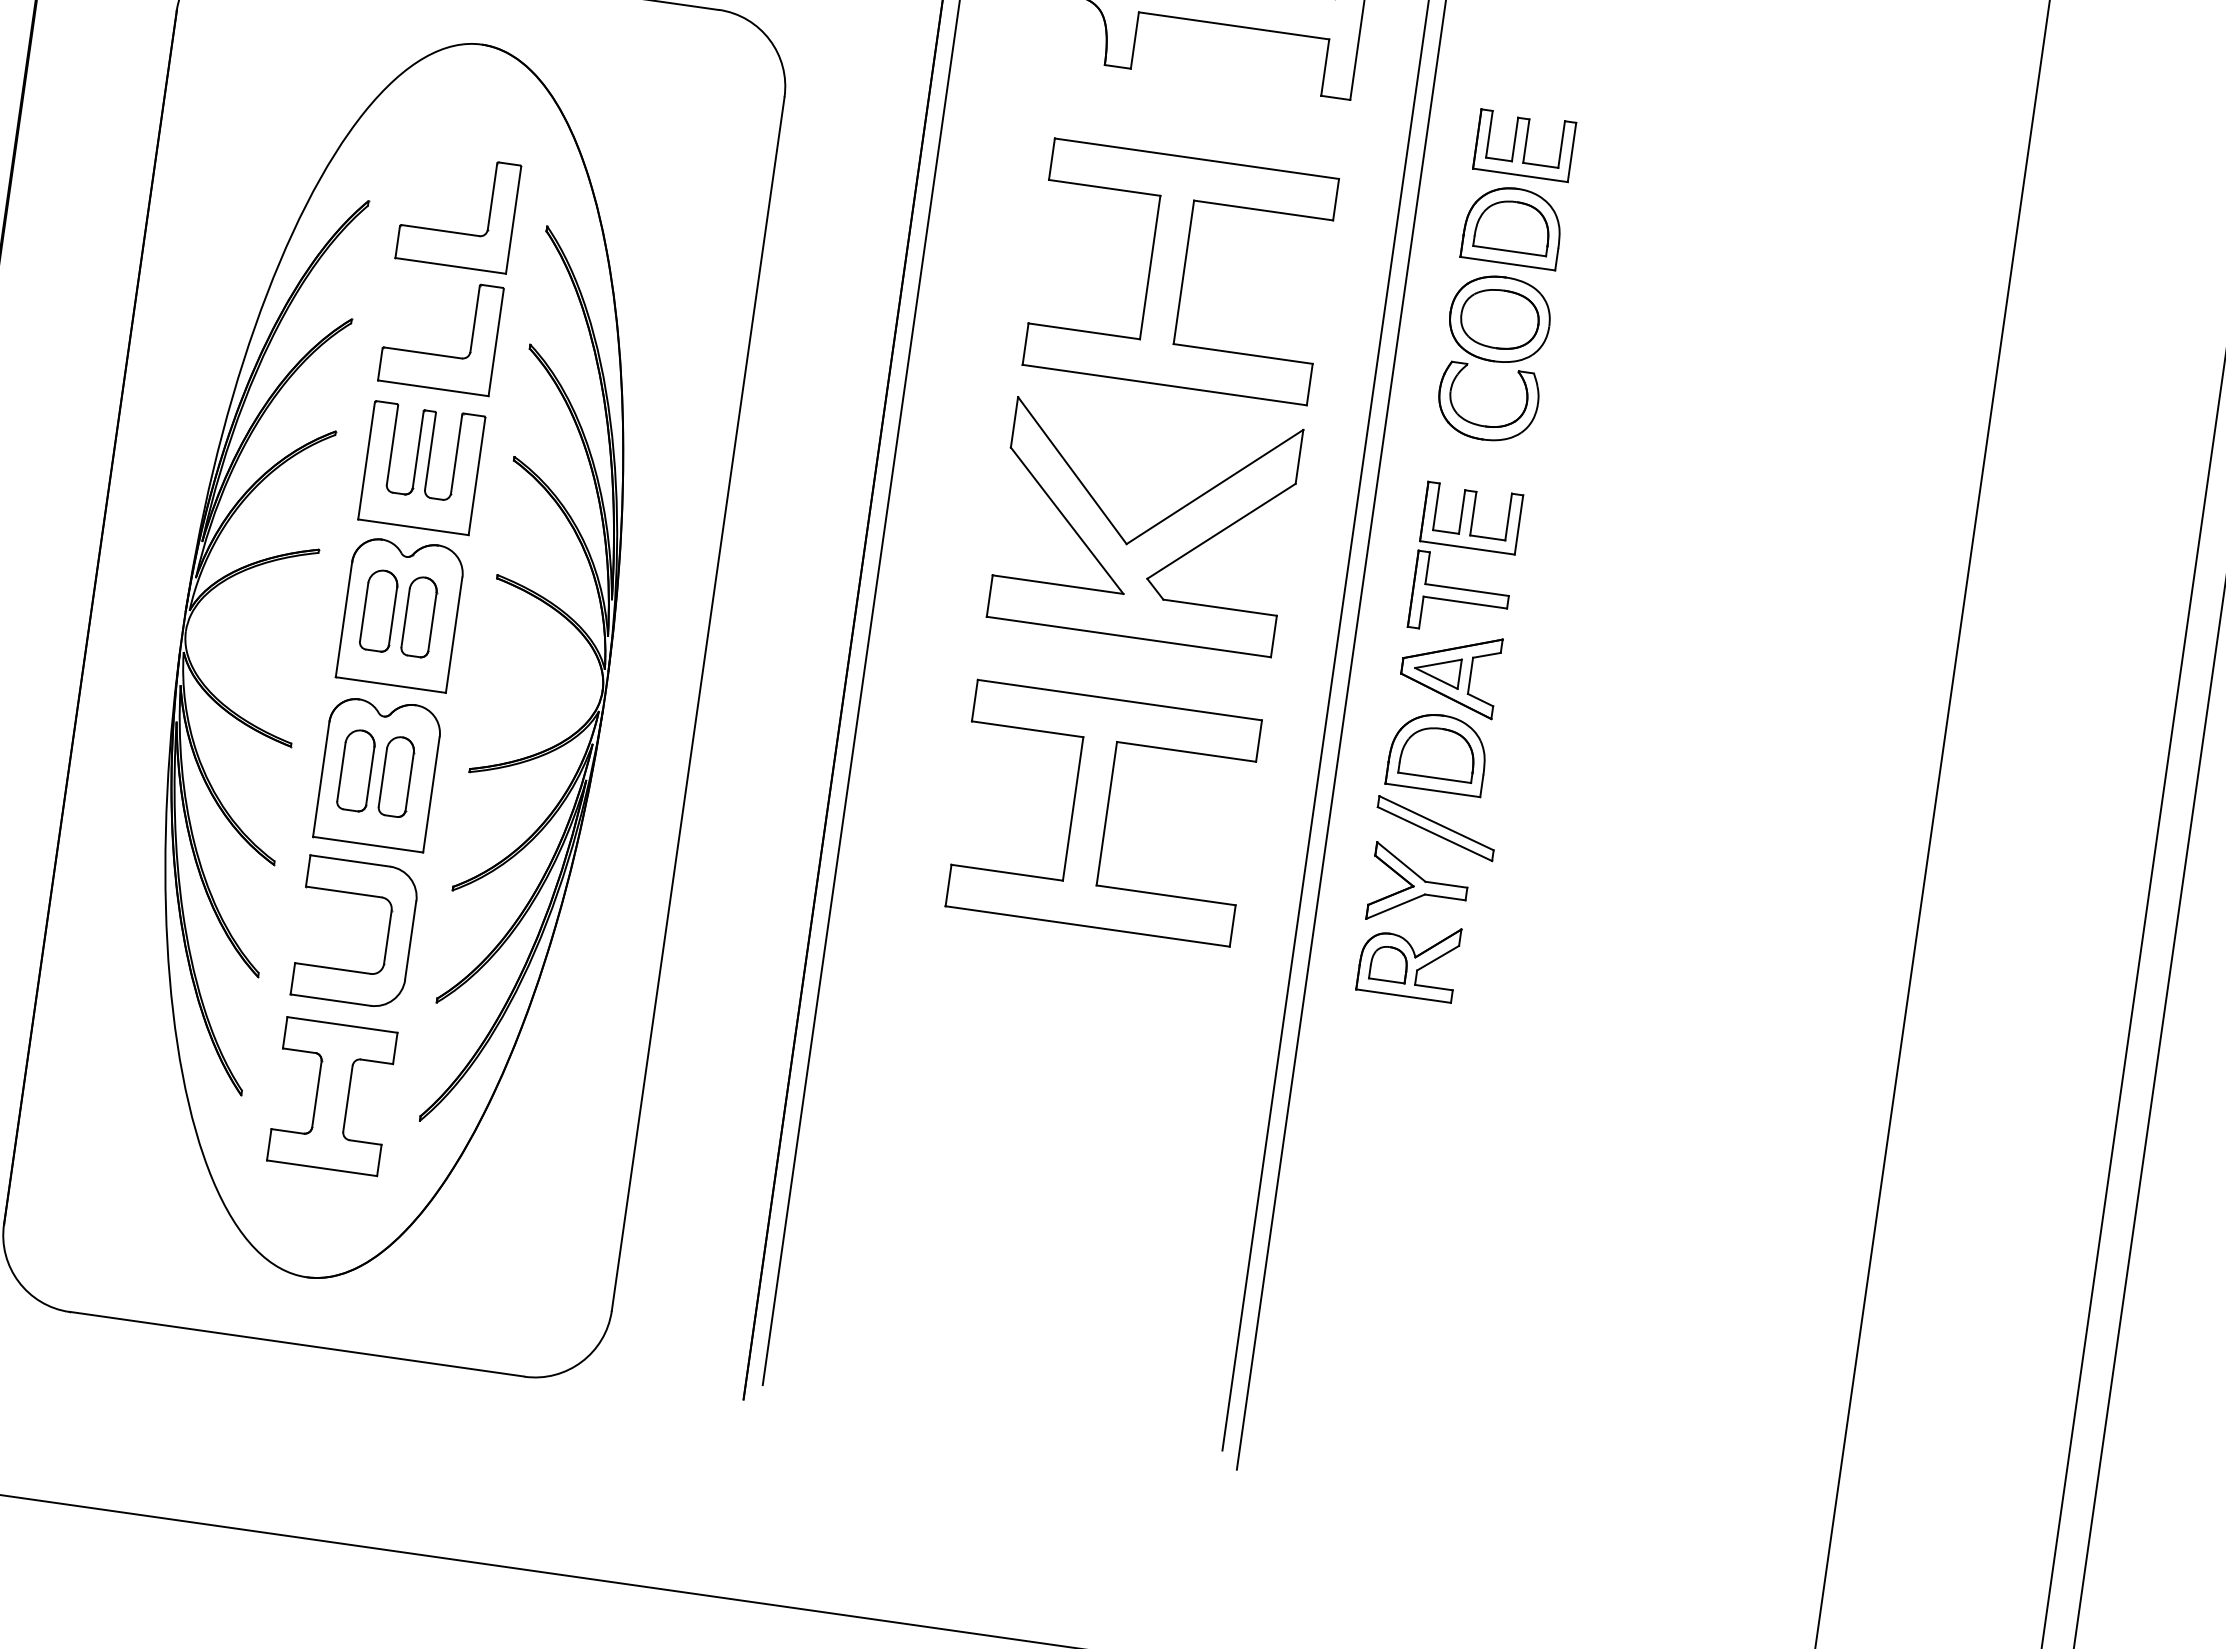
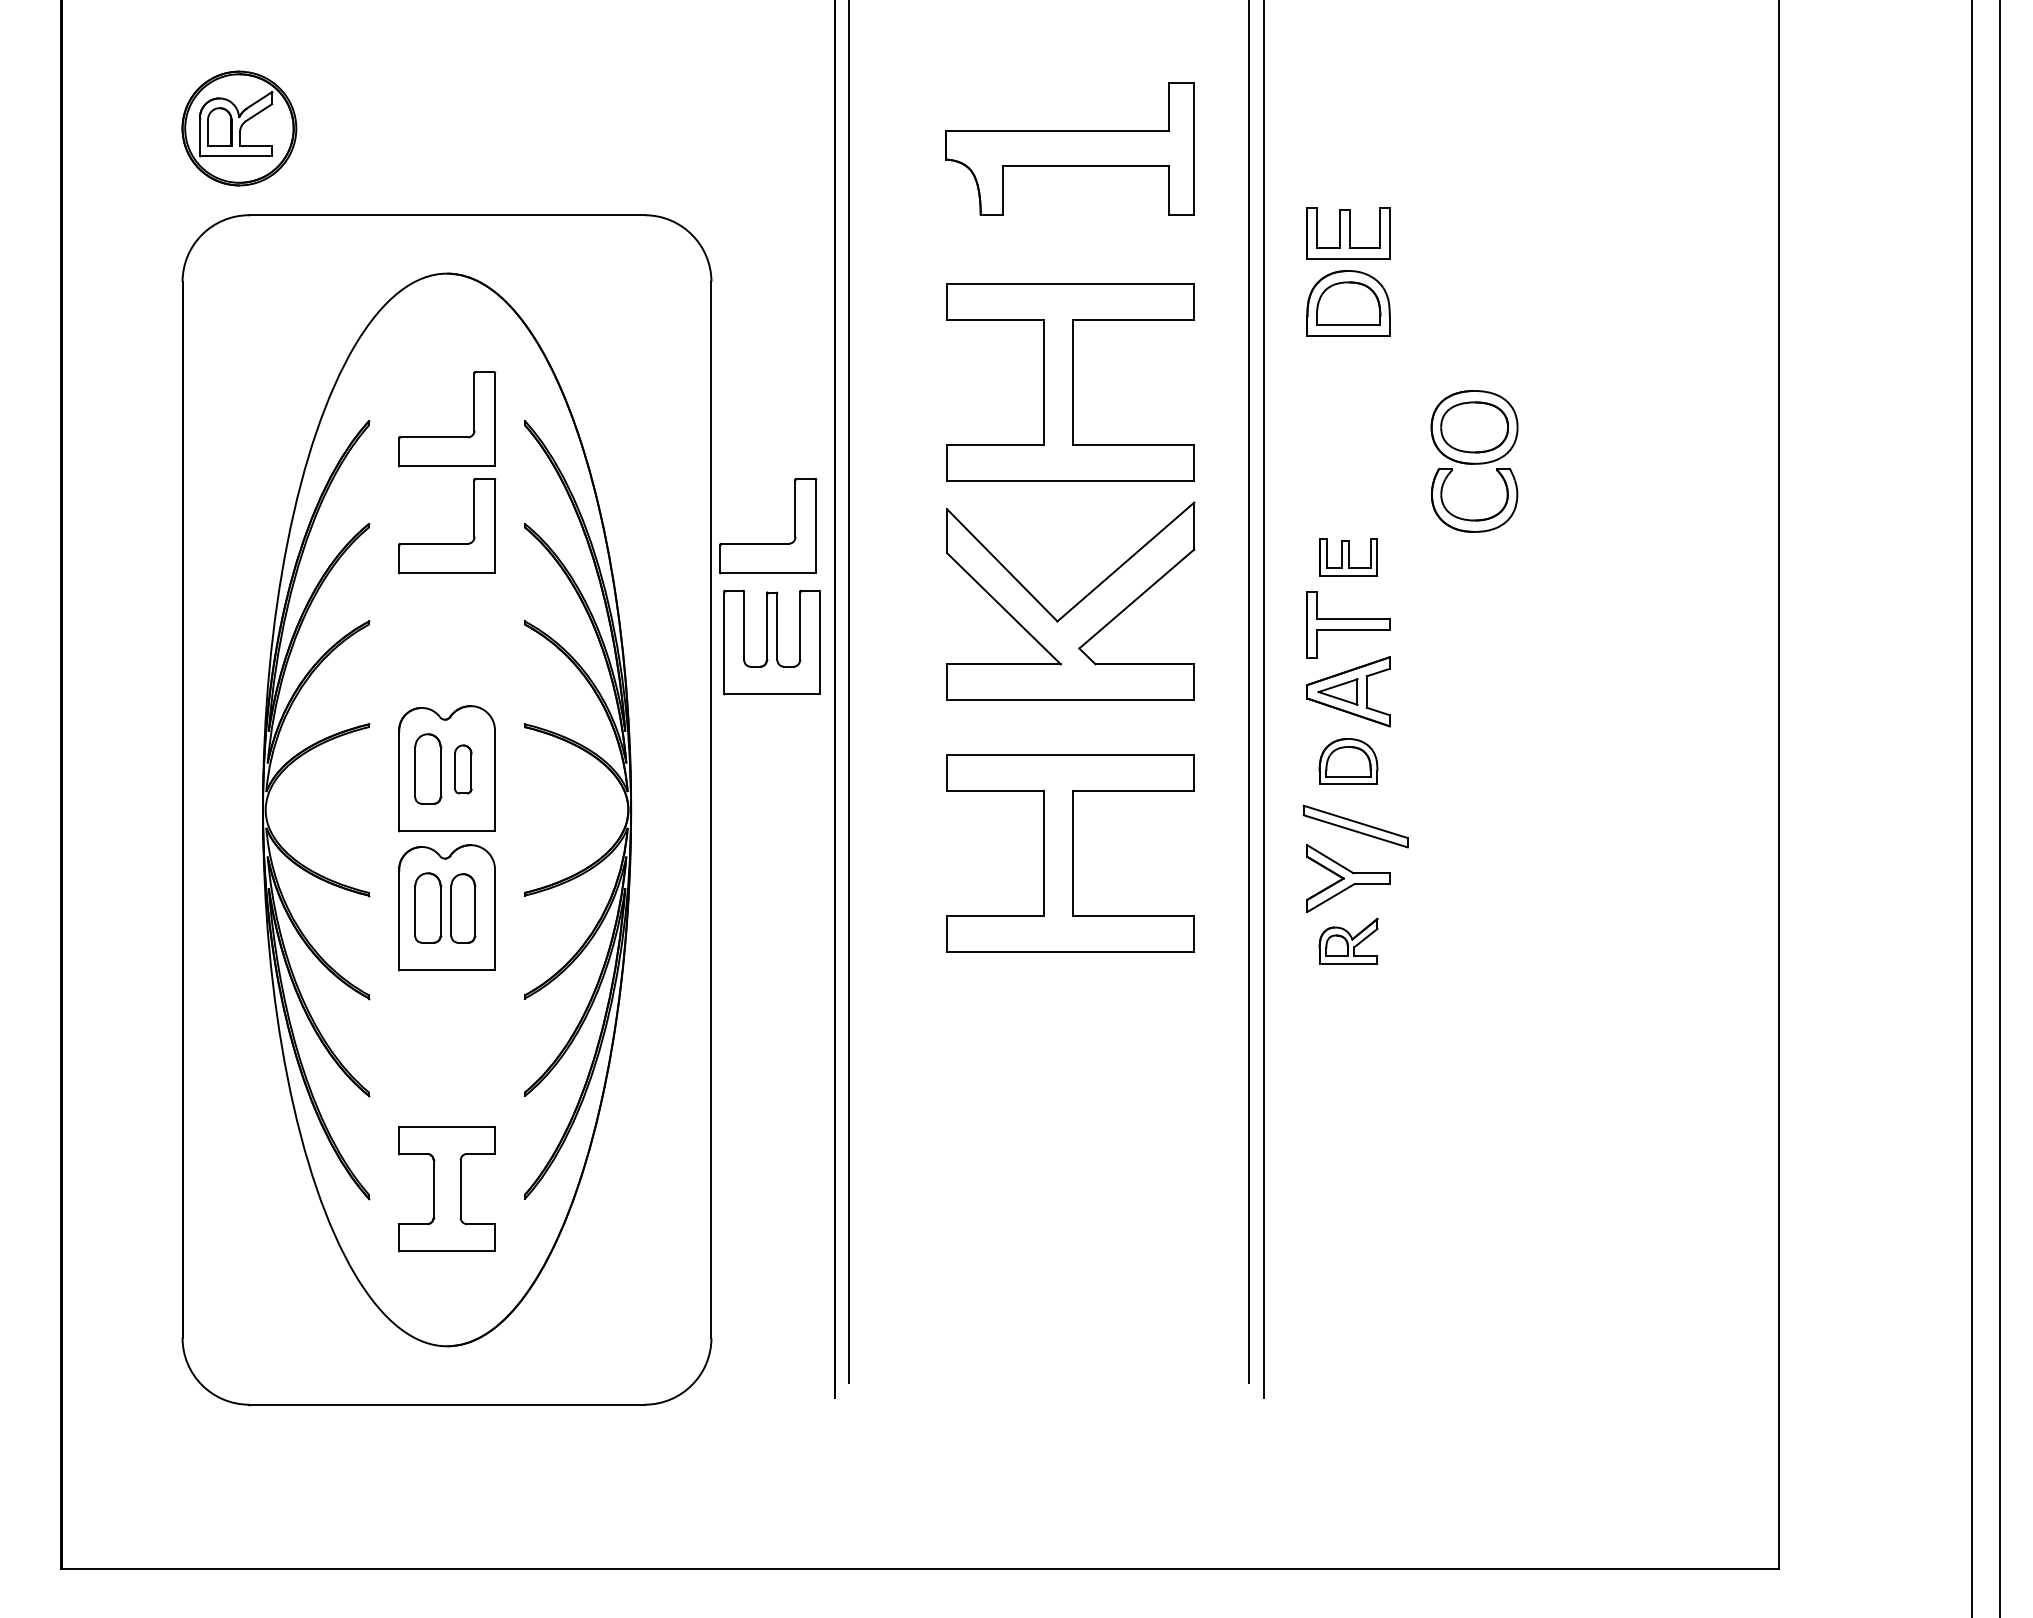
part: (1494, 358) -> (1474, 461), moved
part: (807, 407) -> (768, 543), added
part: (421, 468) -> (771, 642), moved
part: (1471, 518) -> (1348, 557), size x0.7
part: (419, 617) -> (463, 769), size x0.7
part: (1438, 752) -> (1348, 761), size x0.7
part: (387, 937) -> (474, 1046), removed
part: (1408, 958) -> (1348, 940), size x0.7

